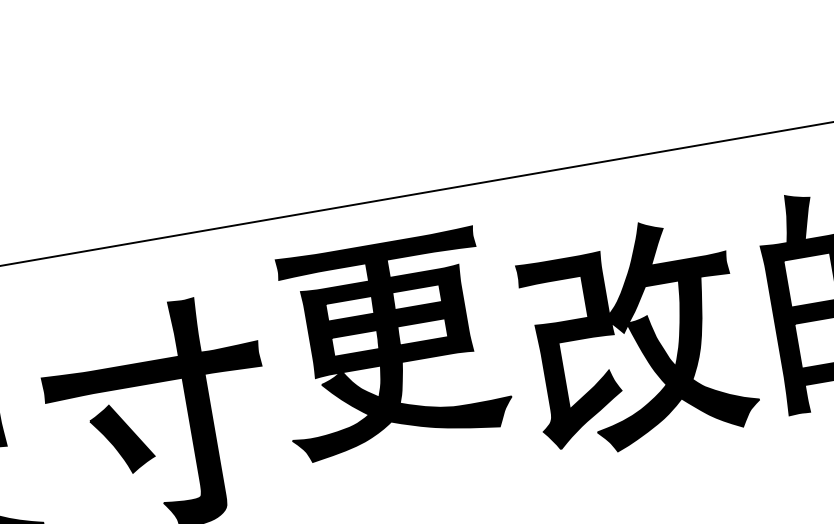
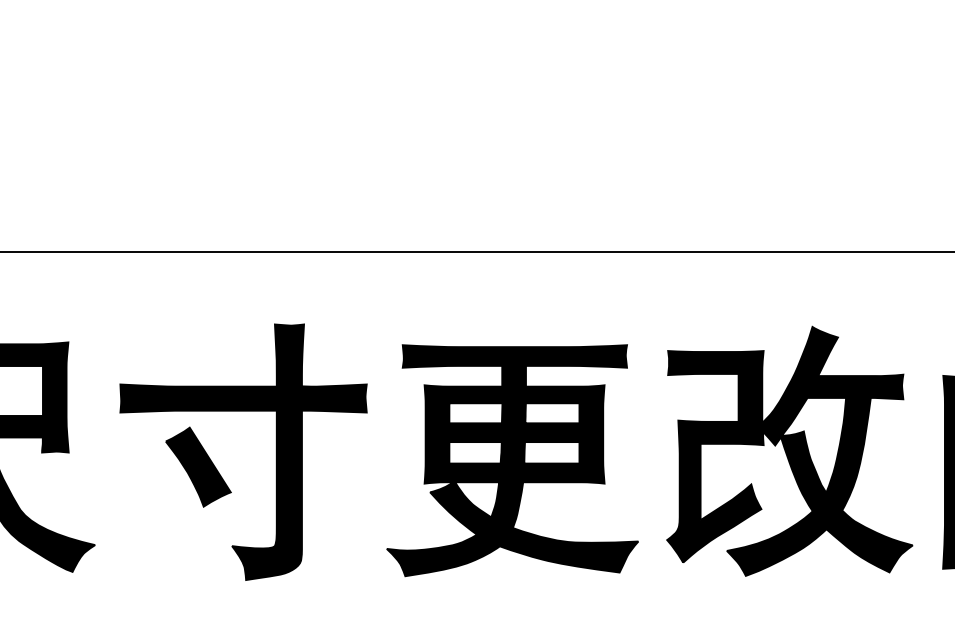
part: (389, 344) -> (512, 460), moved

